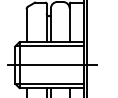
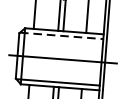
line: (50, 46) -> (62, 36), solid -> dashed

